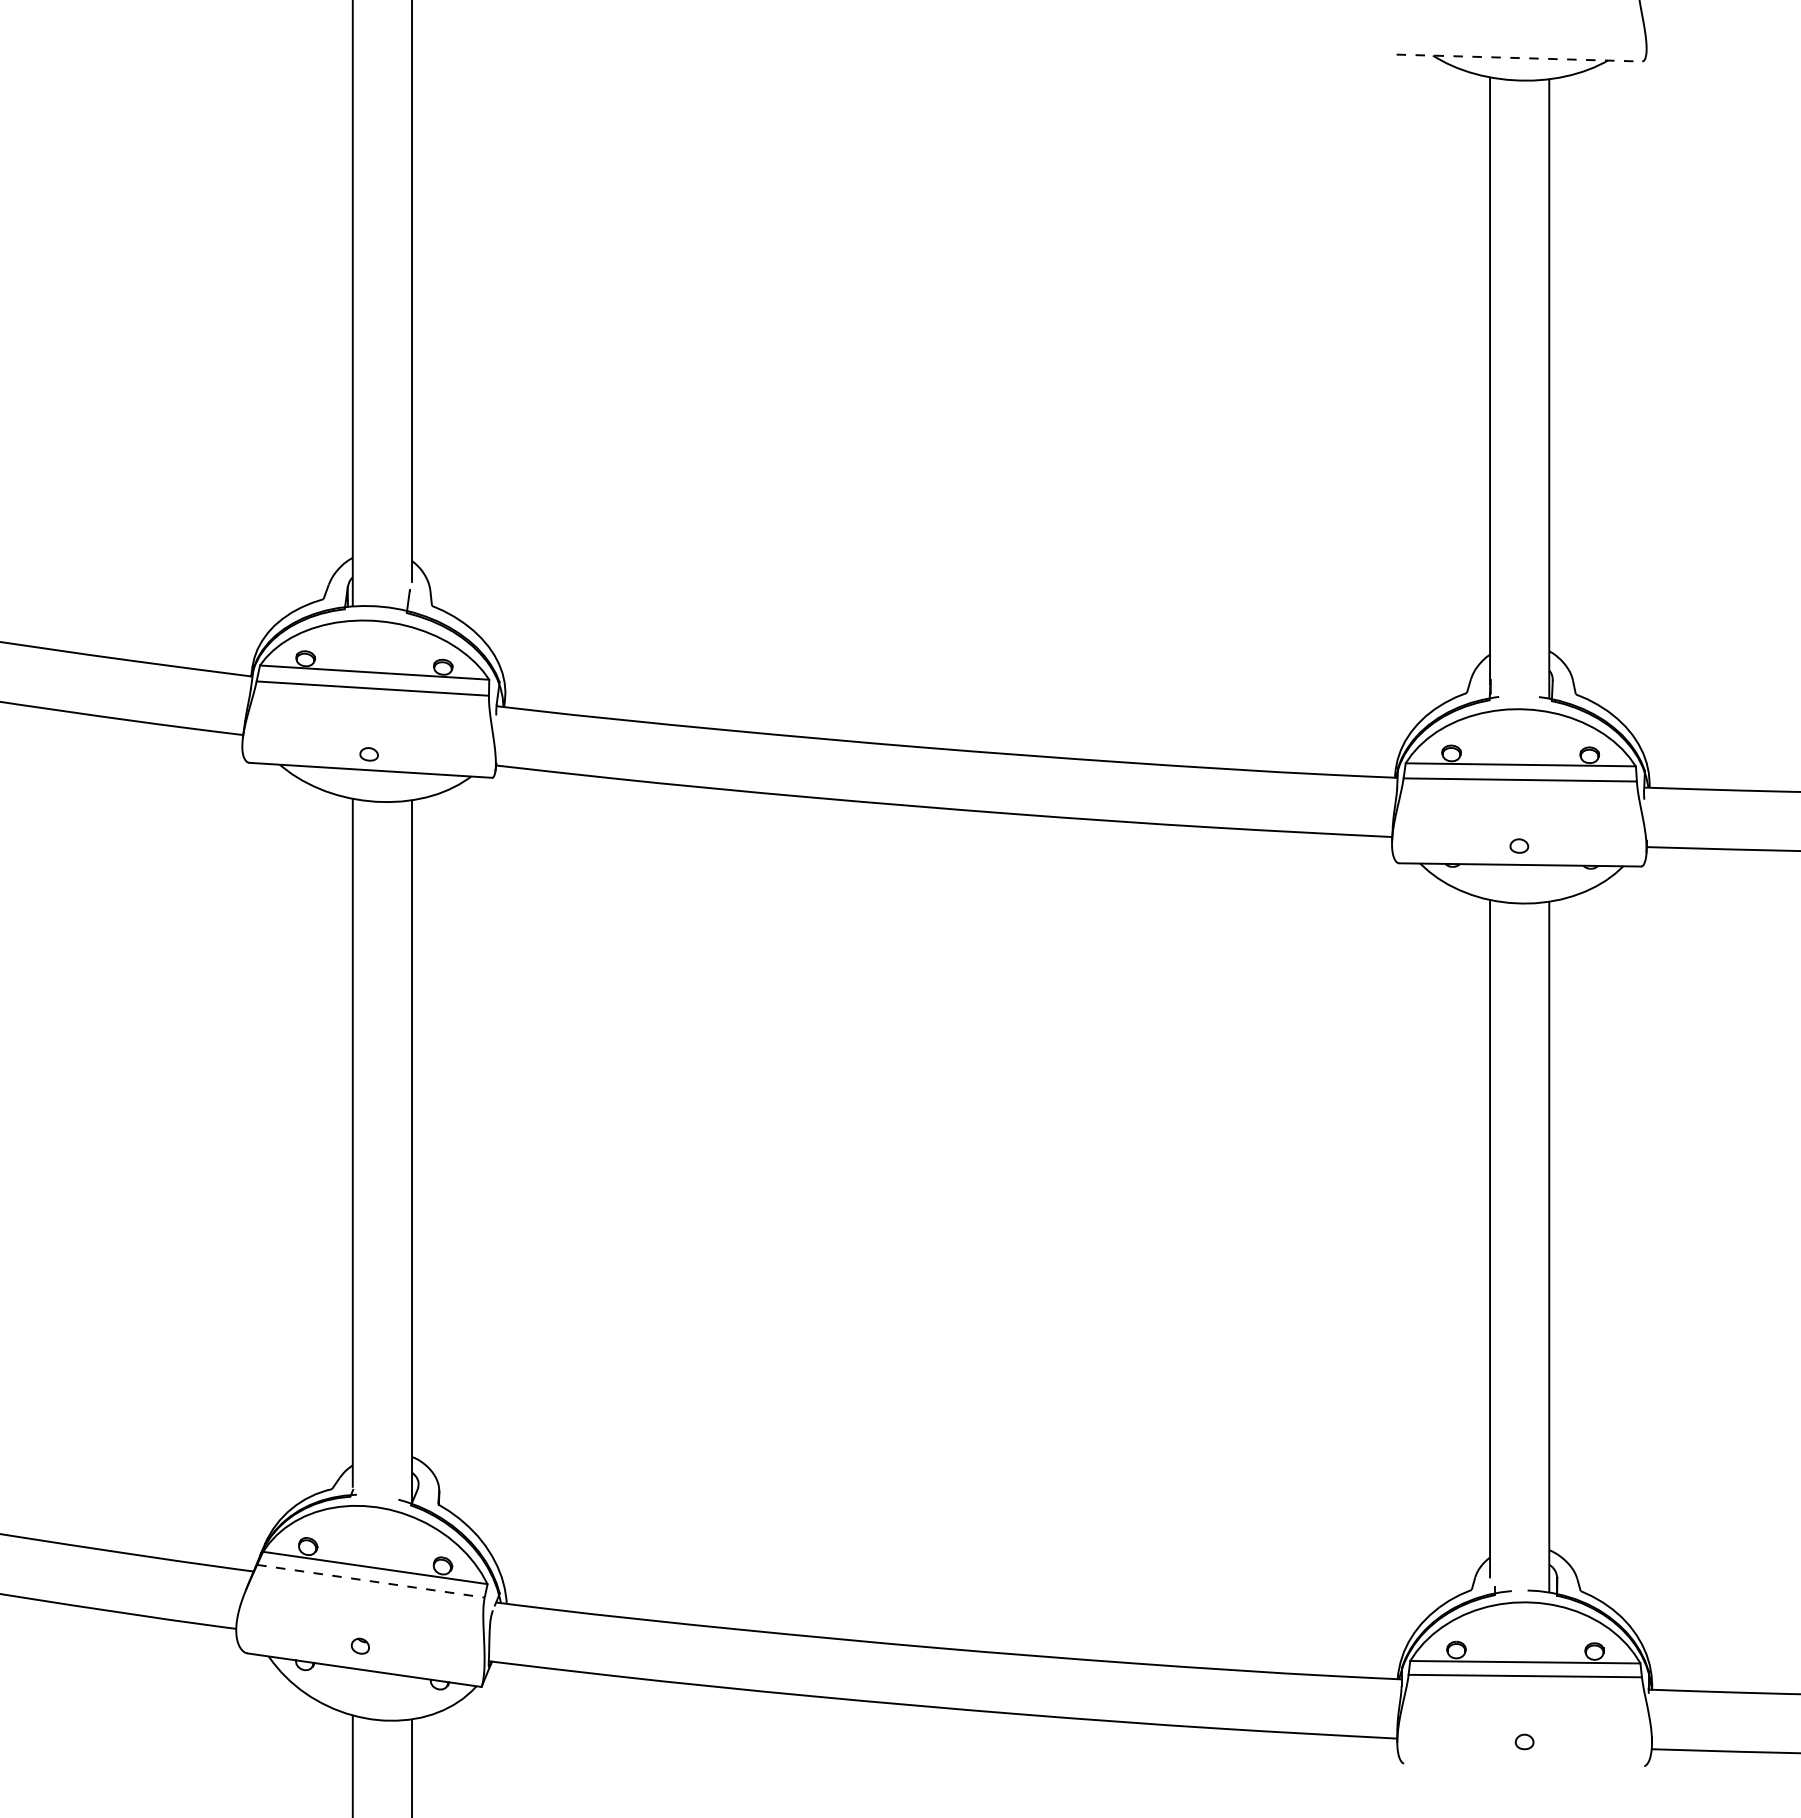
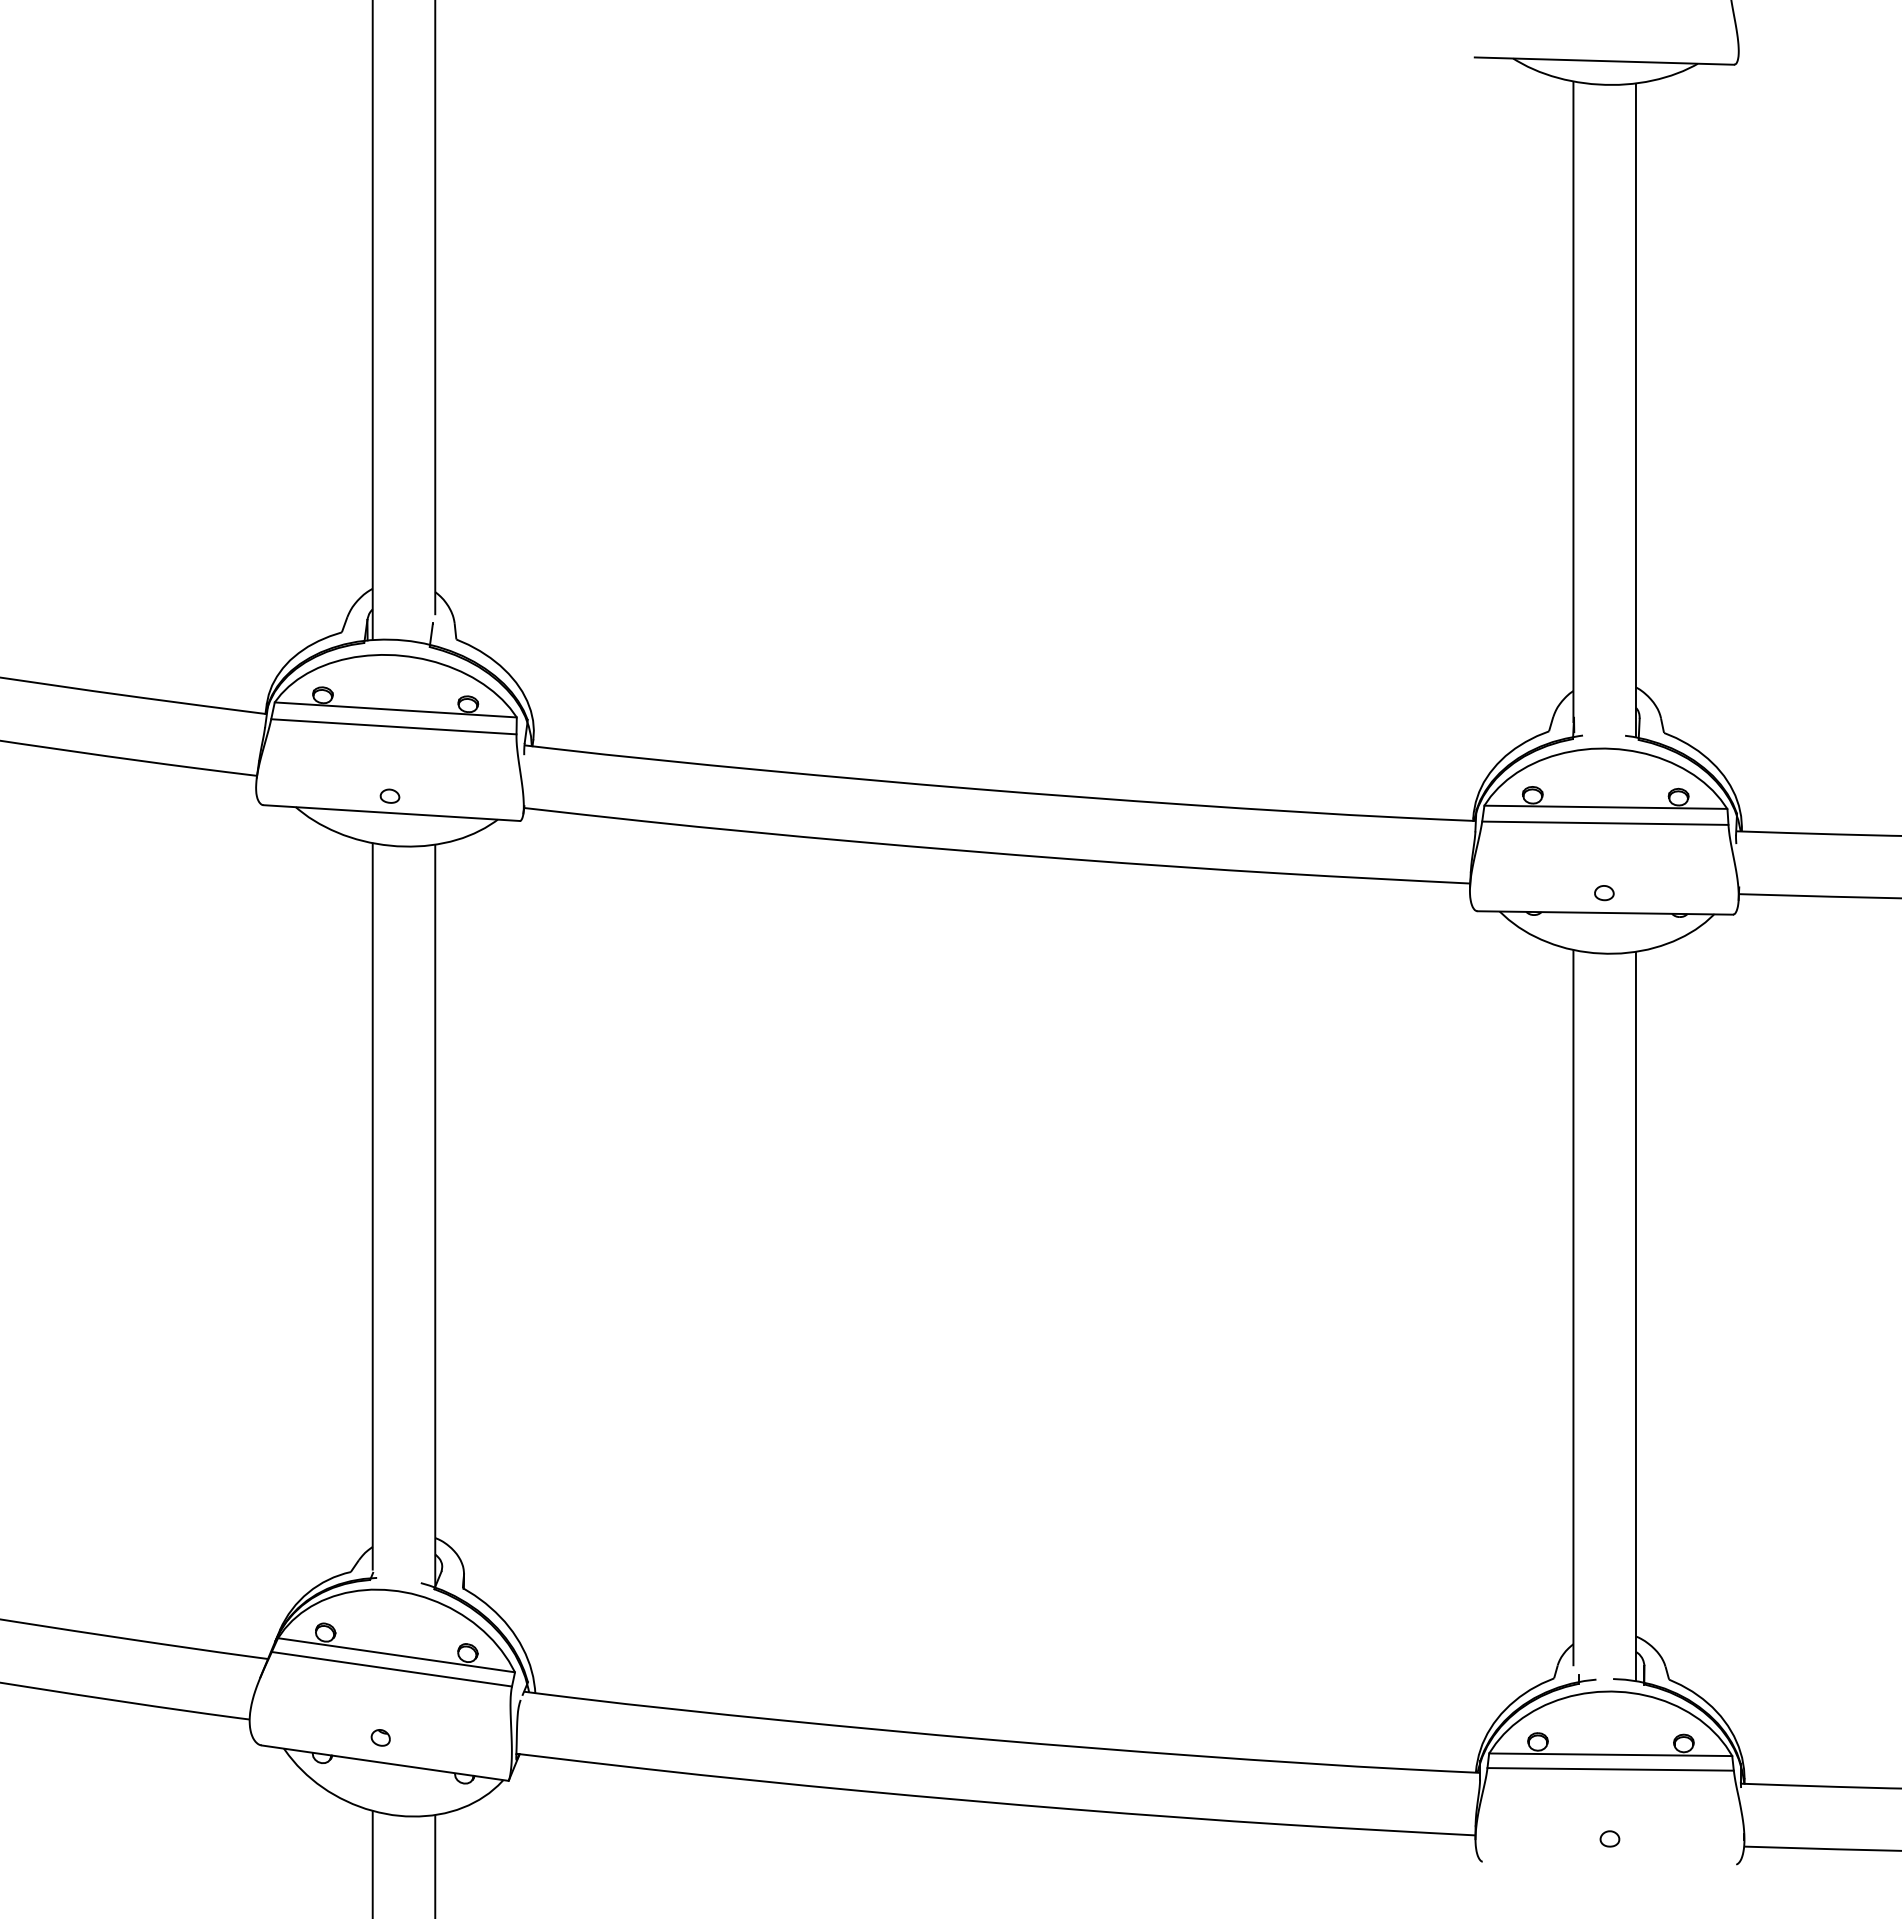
line: (1519, 58) -> (1604, 61), dashed -> solid
line: (370, 1581) -> (391, 1669), dashed -> solid

